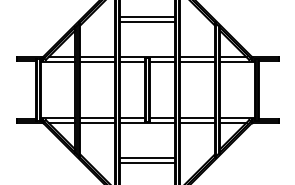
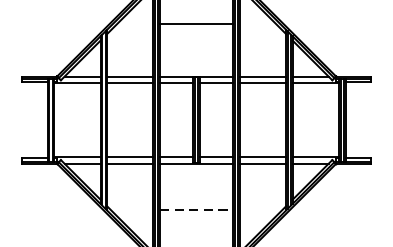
line: (147, 22) -> (196, 30), removed
line: (147, 157) -> (196, 210), solid -> dashed
line: (147, 162) -> (196, 216), removed

